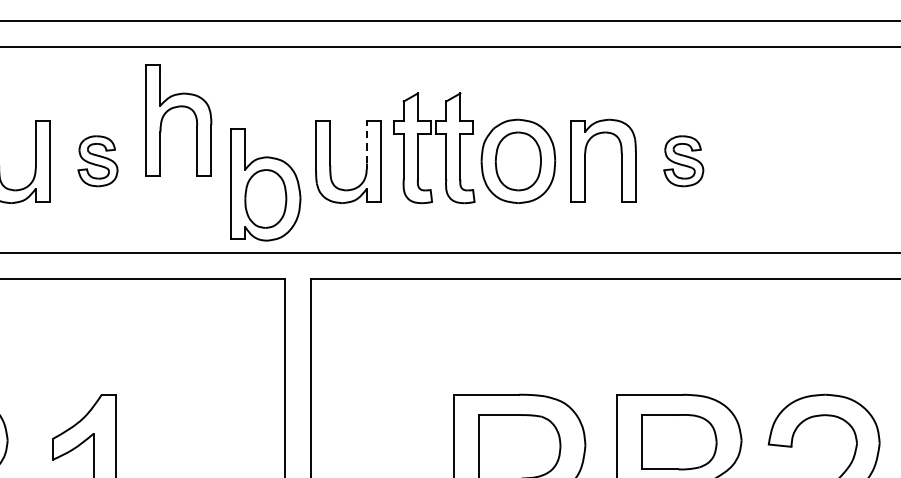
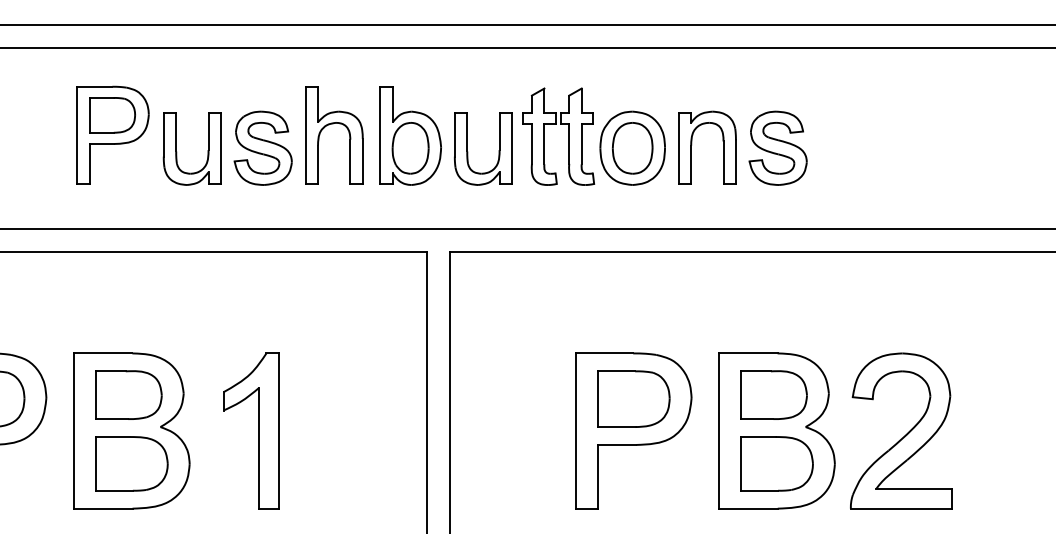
part: (178, 108) -> (333, 124), moved
line: (366, 142) -> (499, 131), dashed -> solid
part: (97, 160) -> (262, 147), size x1.67
part: (683, 160) -> (777, 147), size x1.67
part: (265, 184) -> (410, 135), moved

